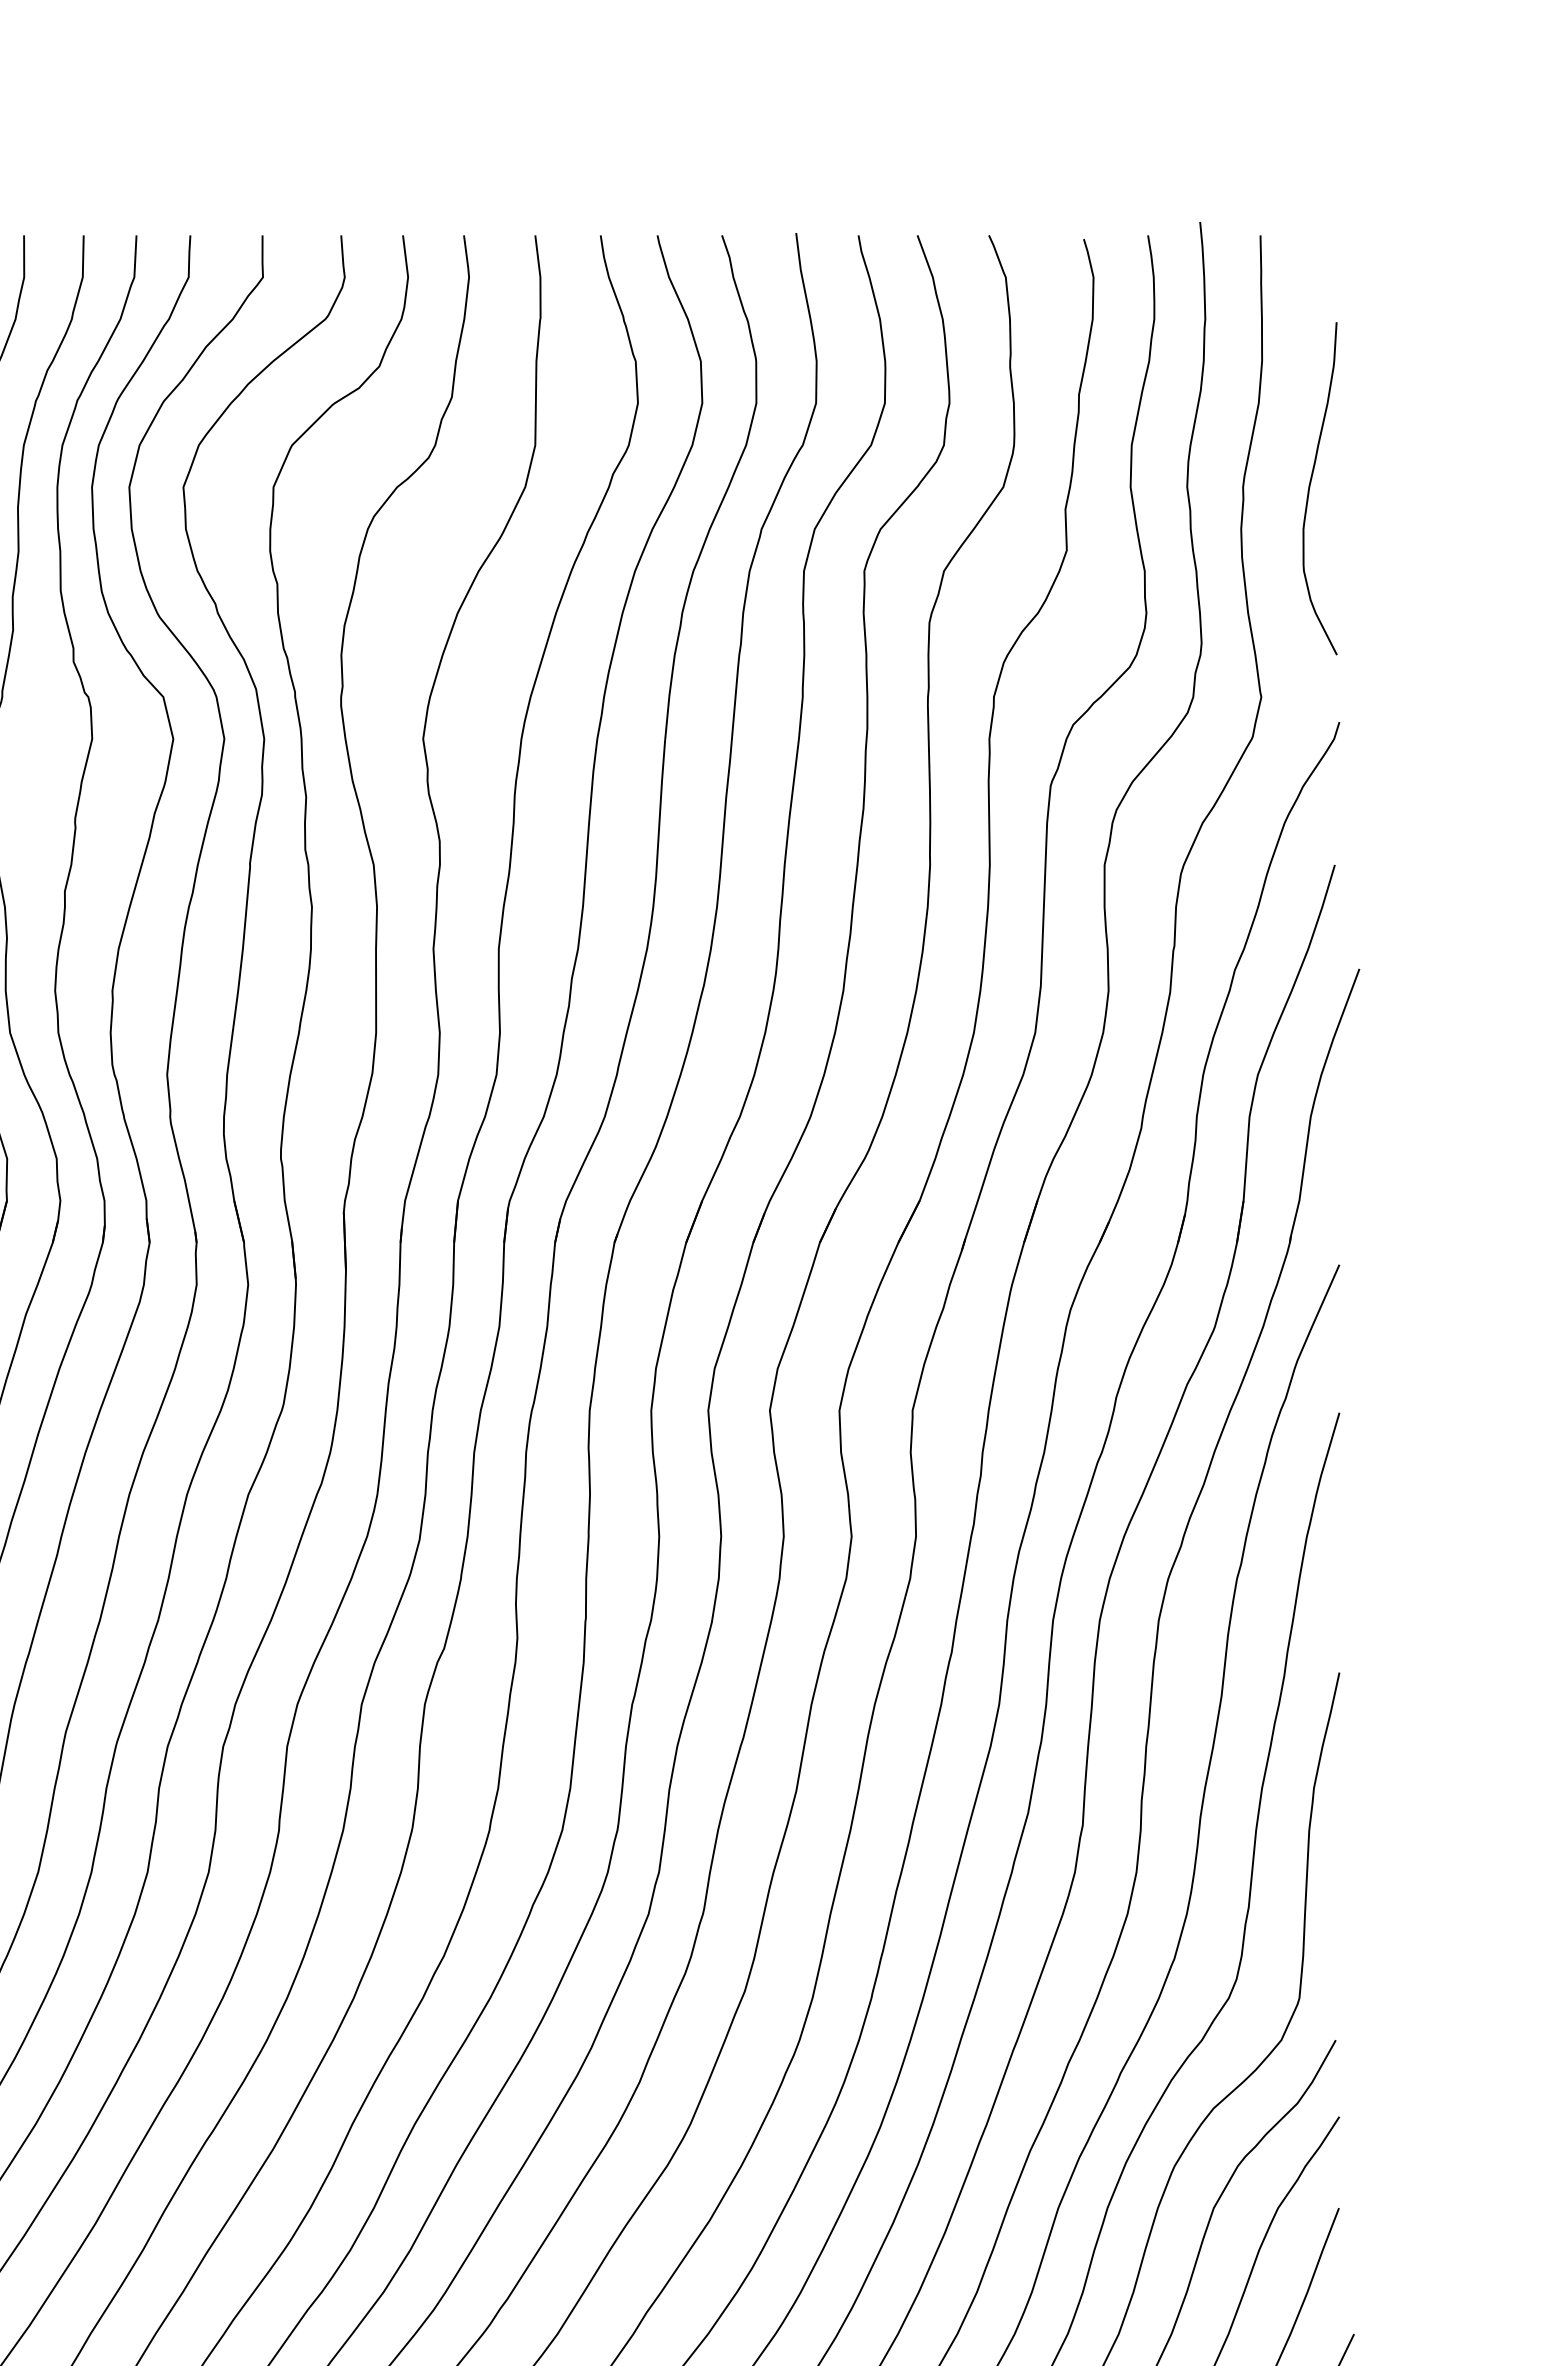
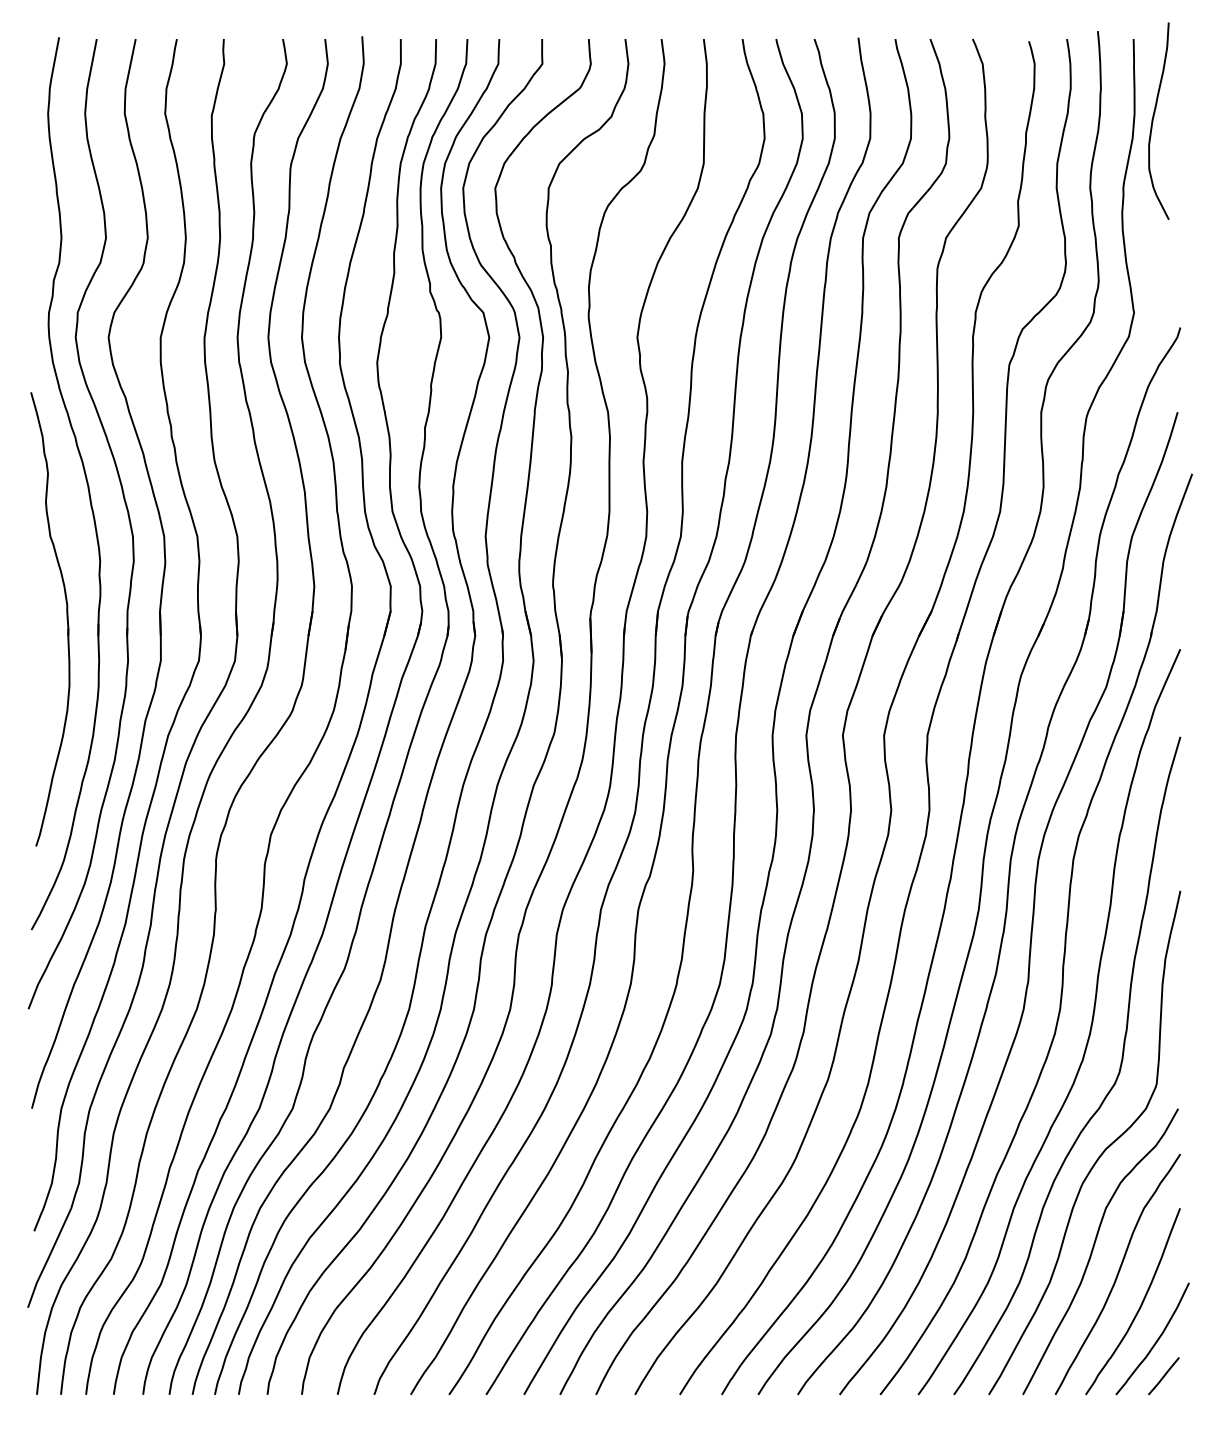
curve: (1312, 482) -> (1154, 117), moved

